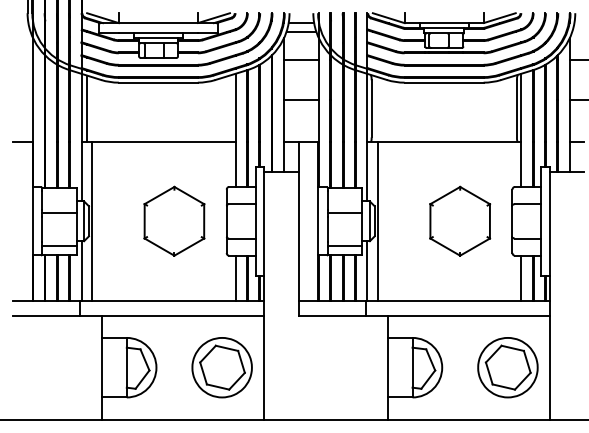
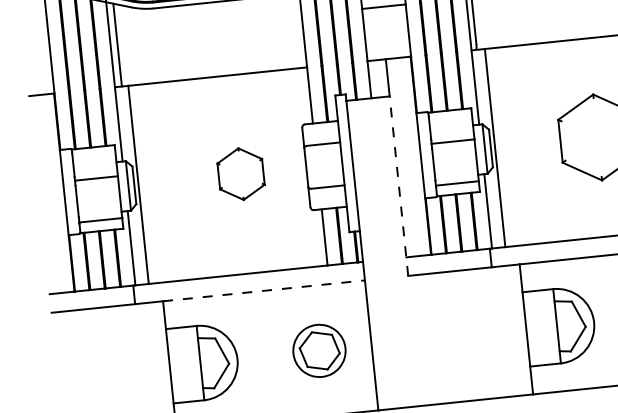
part: (174, 220) -> (241, 173), size x0.6
line: (298, 243) -> (398, 185), solid -> dashed
line: (183, 315) -> (264, 290), solid -> dashed
part: (221, 367) -> (318, 350), size x0.7

